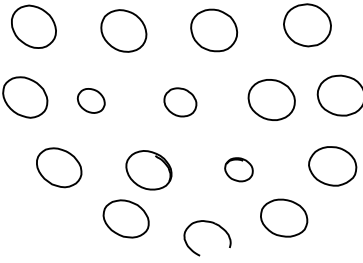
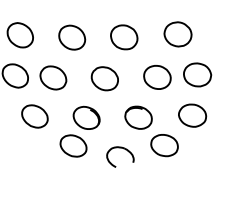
part: (91, 100) -> (53, 77), size x1.67
part: (179, 101) -> (104, 78), size x1.43
part: (238, 169) -> (138, 117), size x1.67

